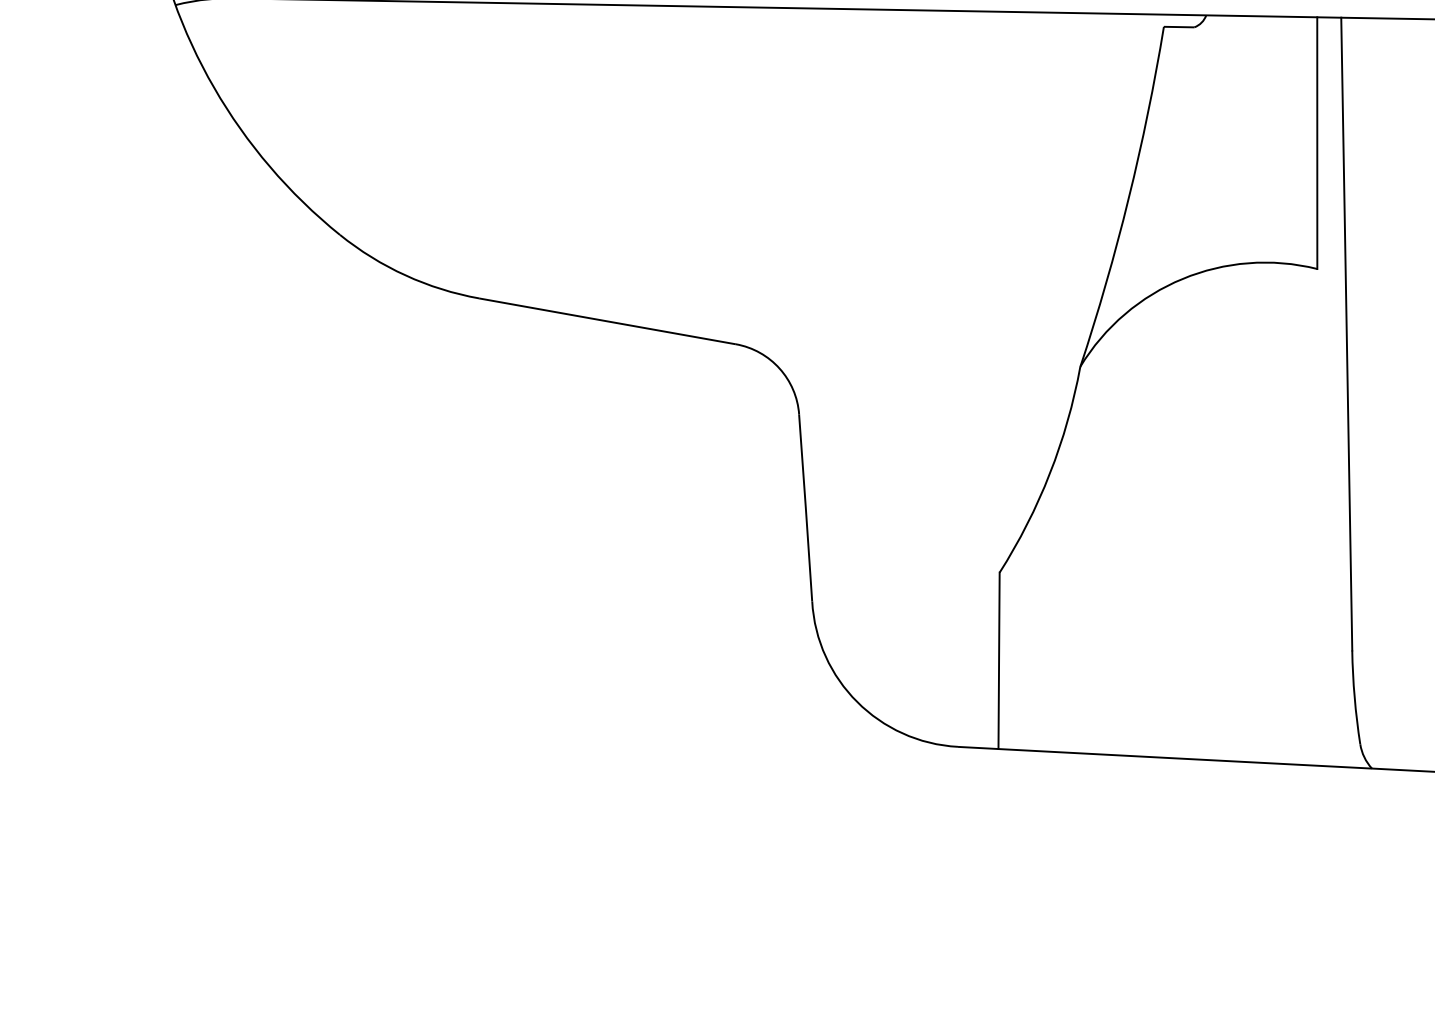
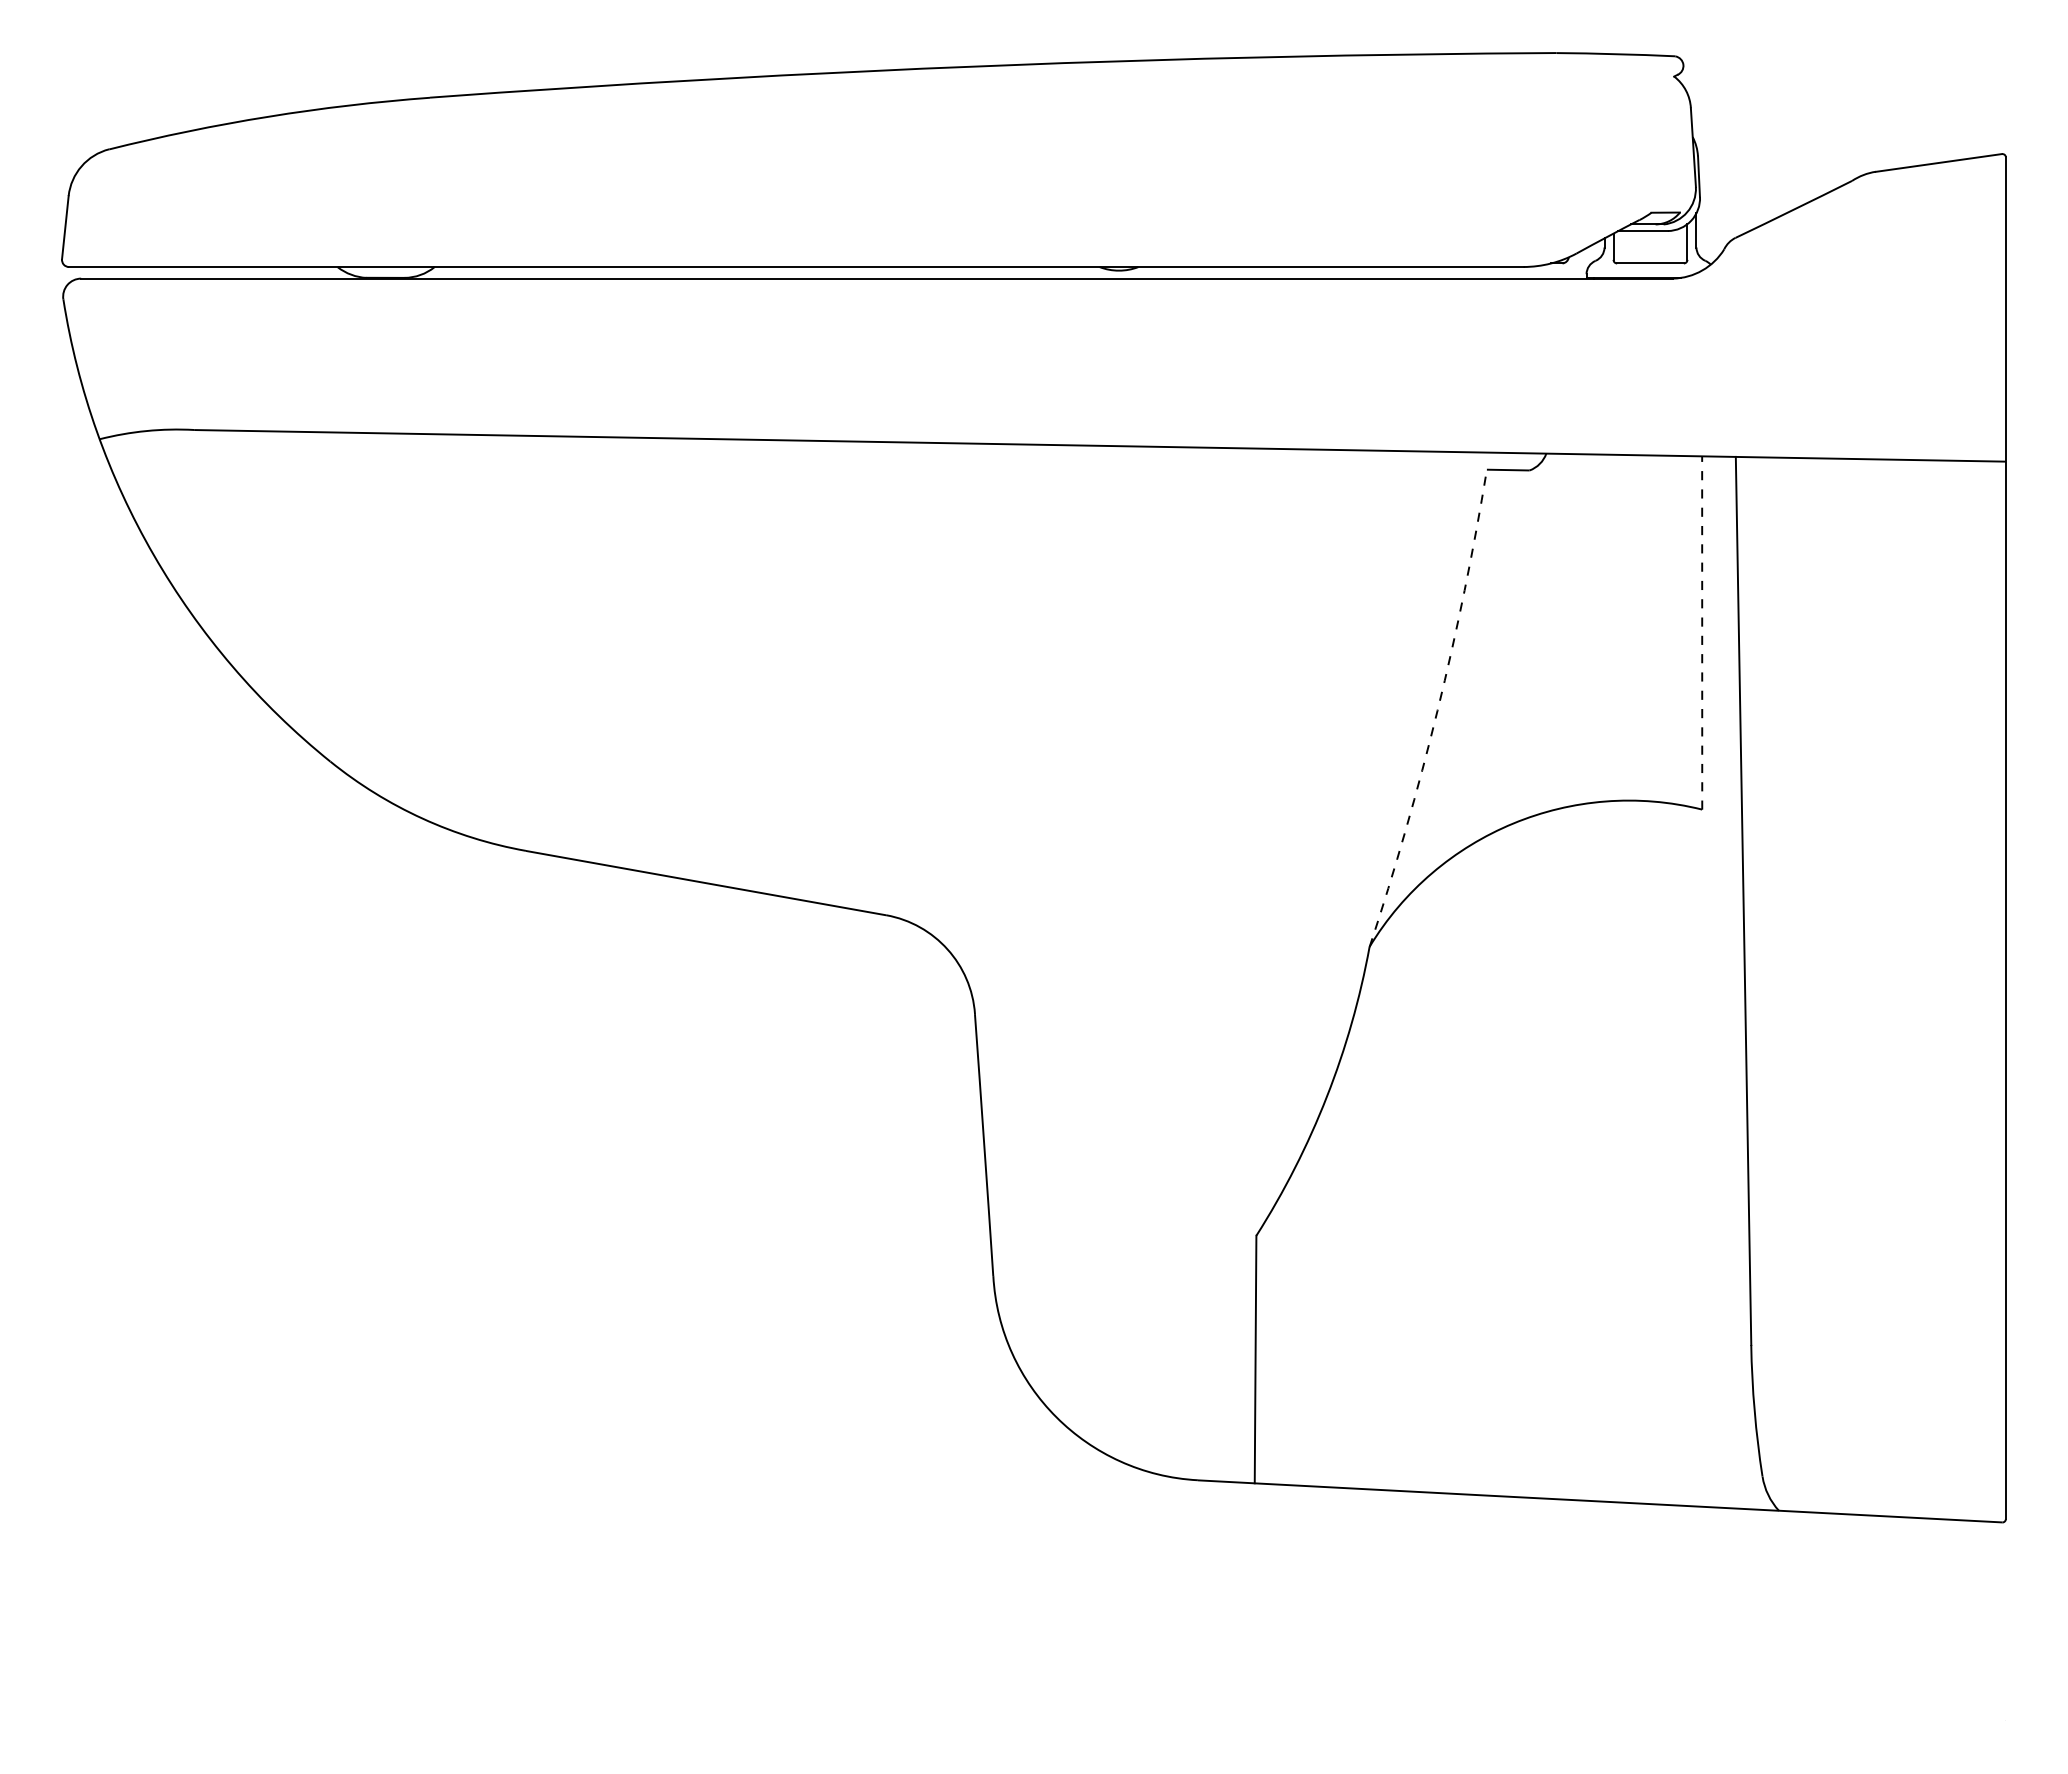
line: (1317, 143) -> (1702, 633), solid -> dashed
arc: (1128, 198) -> (1437, 710), solid -> dashed

